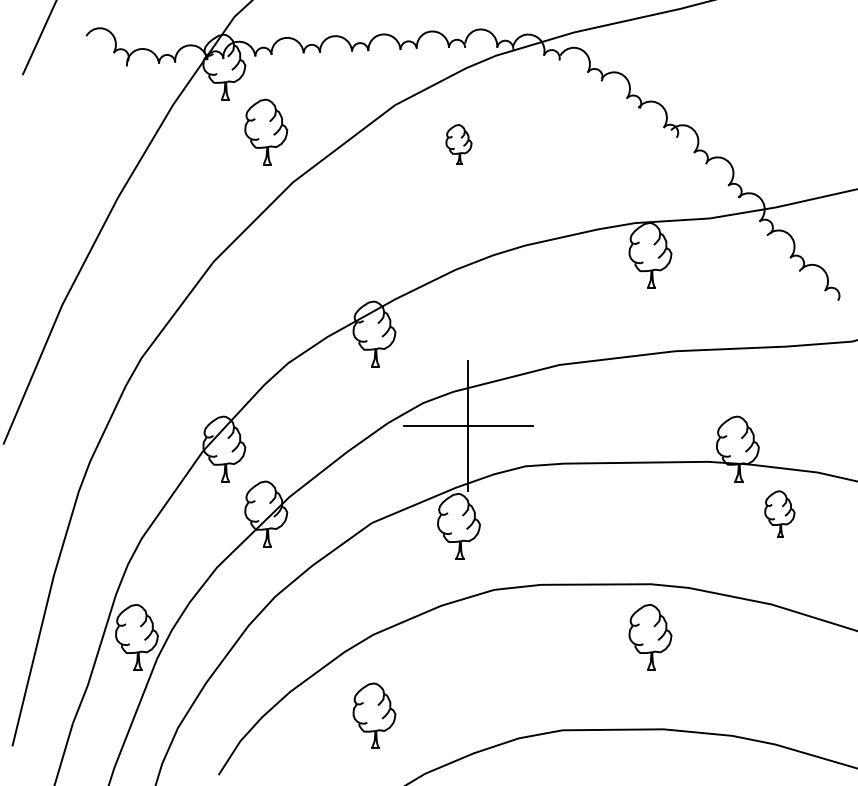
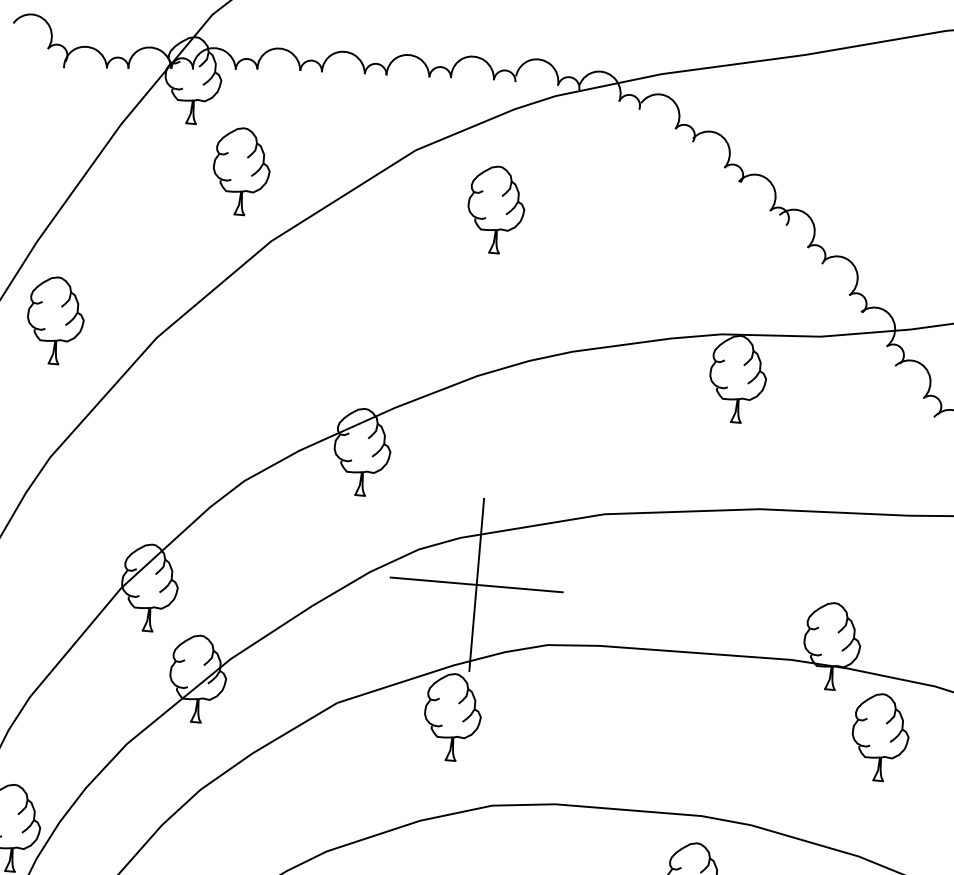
part: (458, 144) -> (495, 209), size x1.67
part: (136, 255) -> (55, 320), added
part: (779, 513) -> (880, 736), size x1.43

